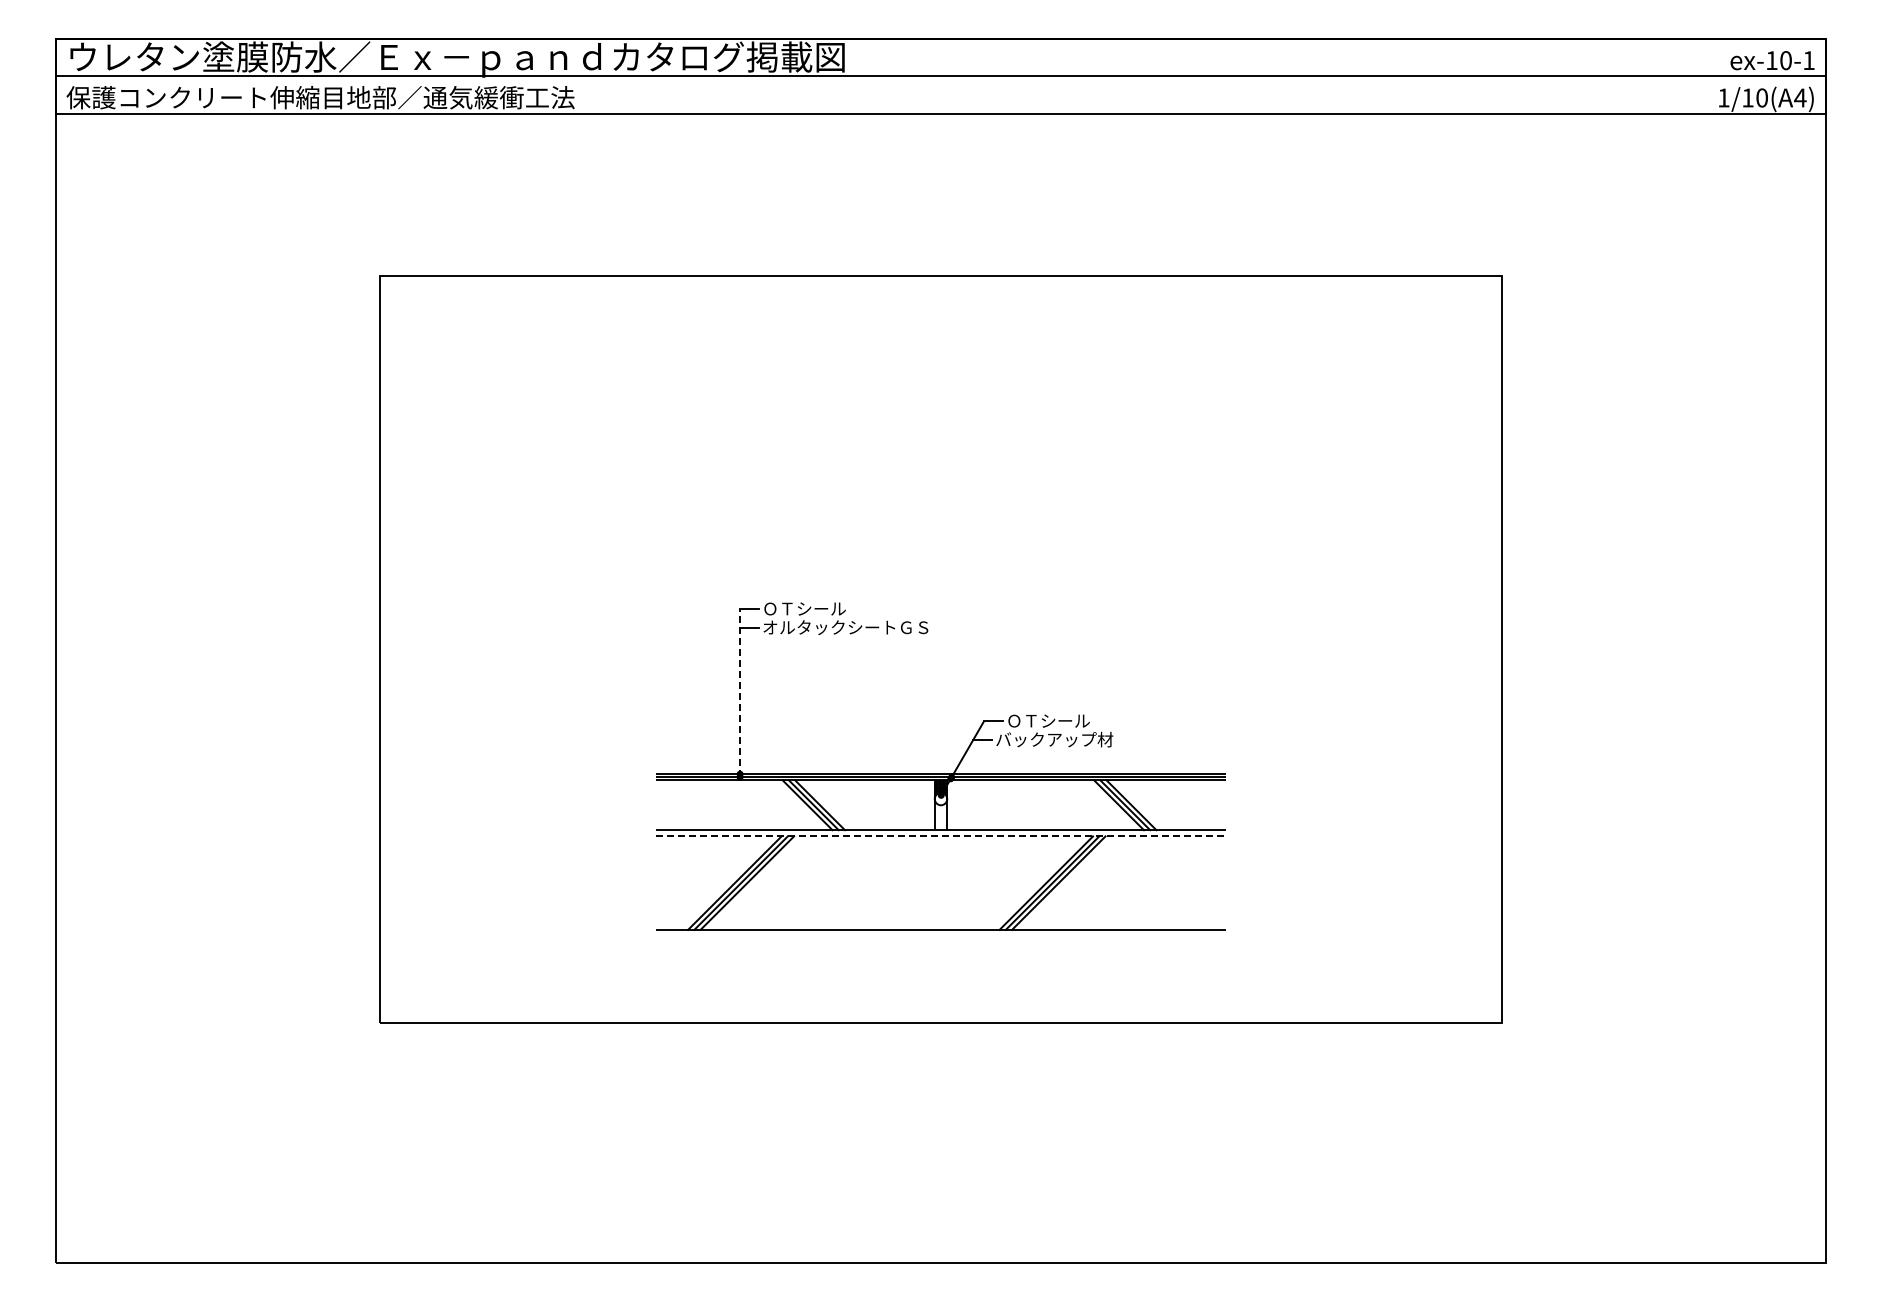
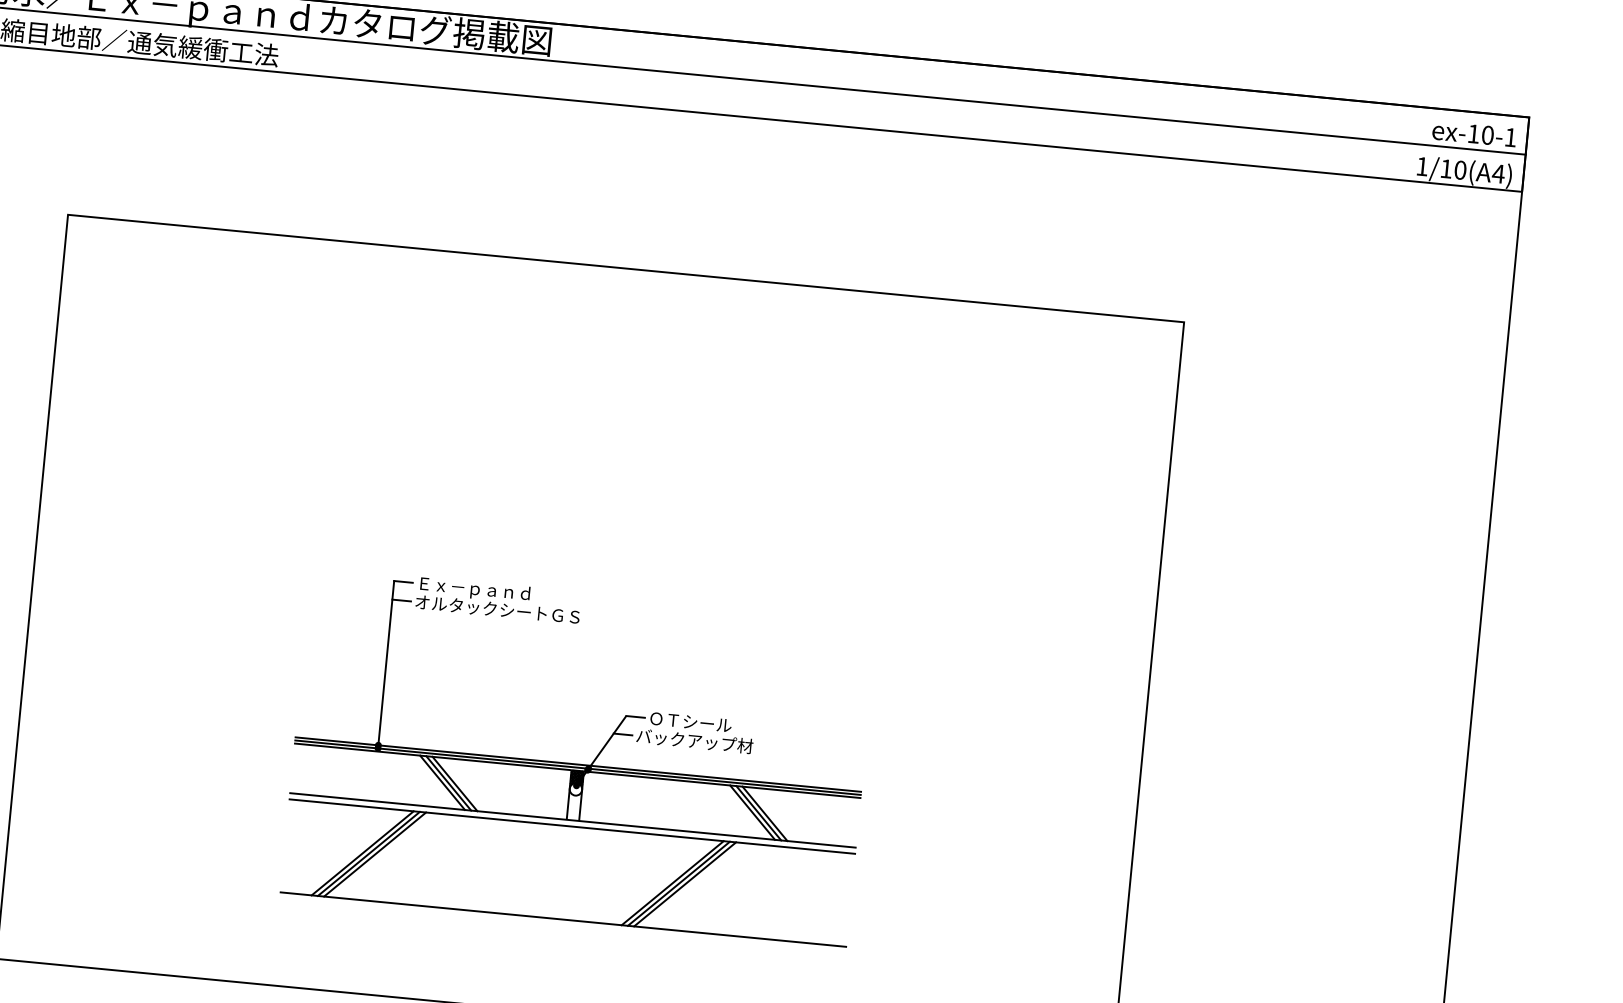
text: (820, 610) -> (474, 590), ＯＴシール -> Ｅｘ－ｐａｎｄ
line: (740, 692) -> (386, 664), dashed -> solid
line: (941, 836) -> (572, 826), dashed -> solid

